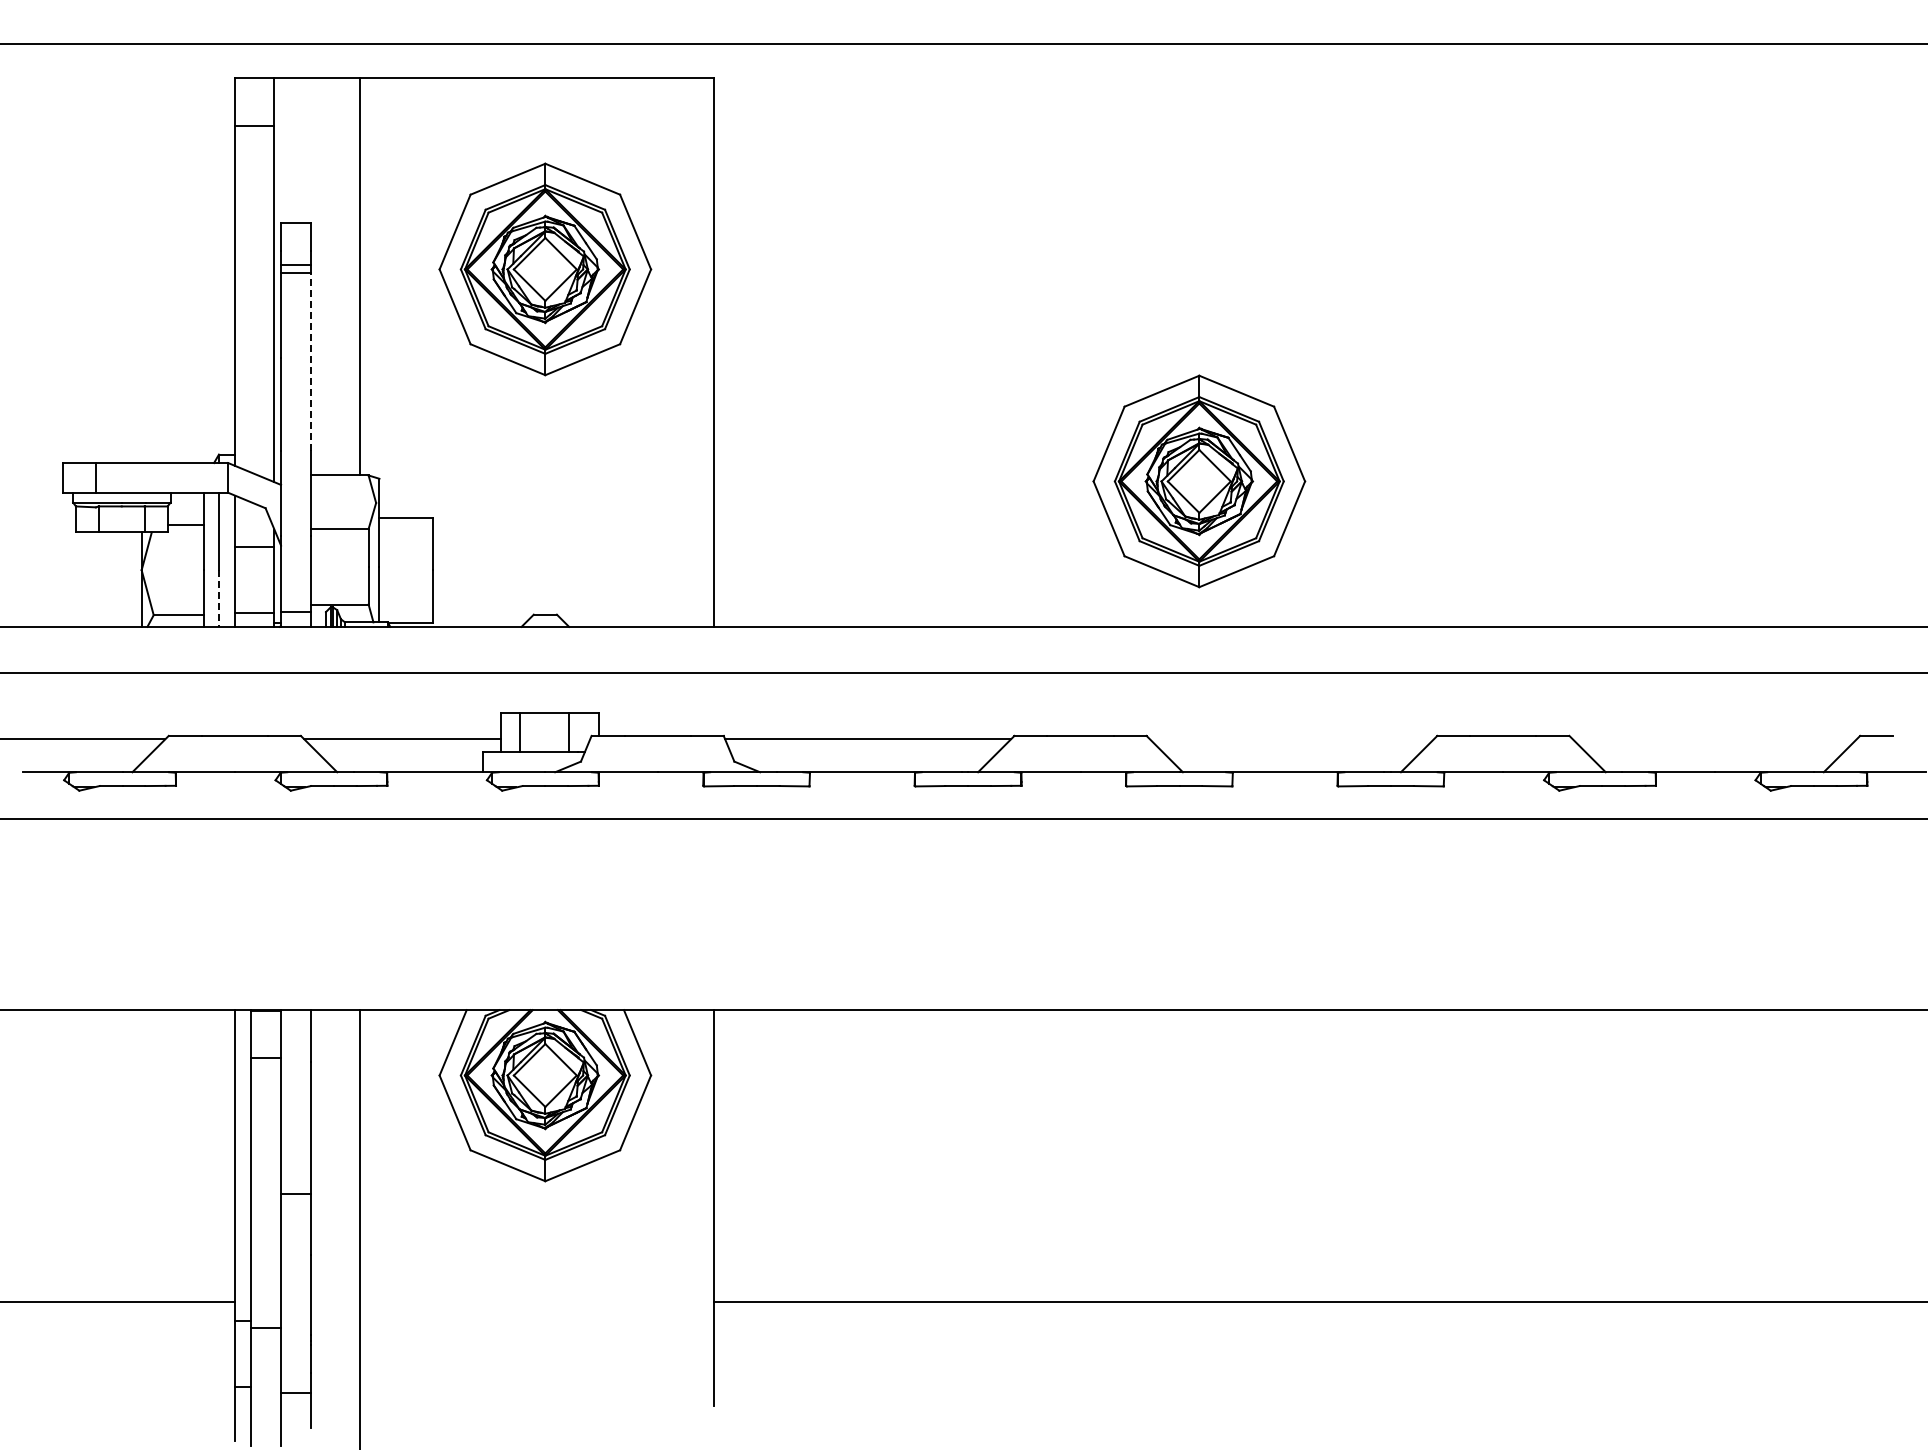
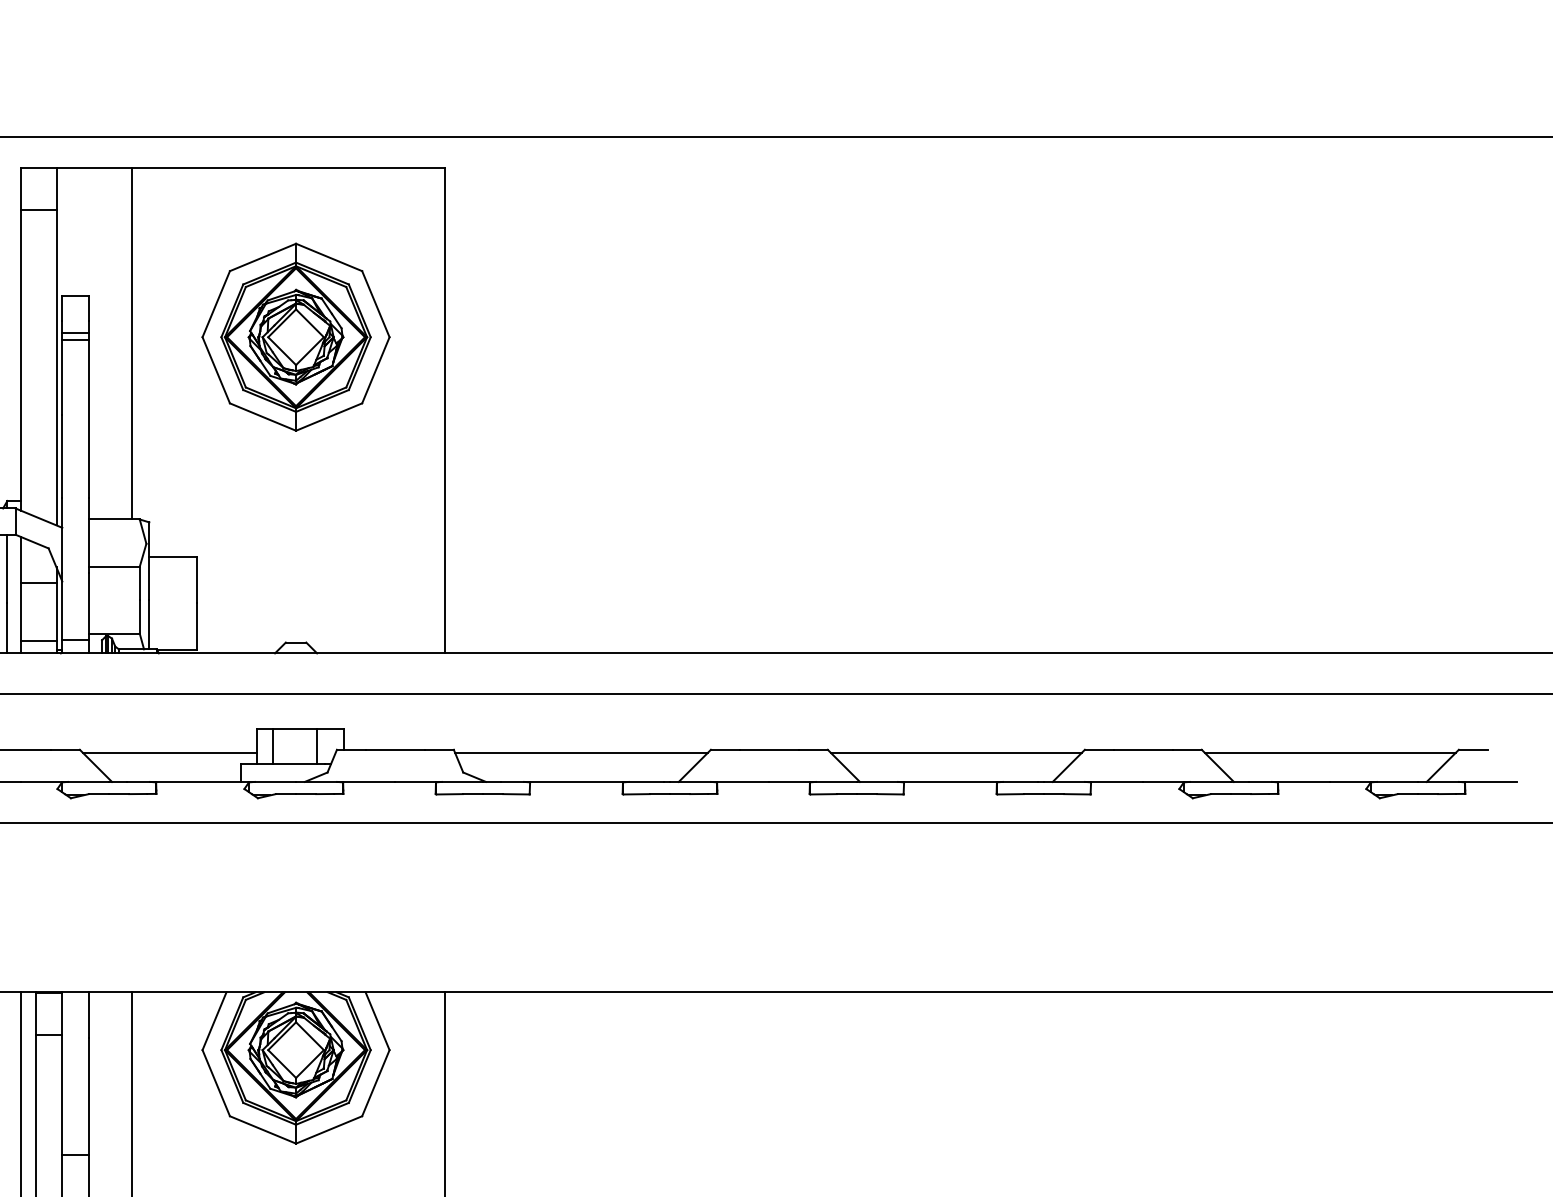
line: (310, 361) -> (88, 418), dashed -> solid
part: (1199, 481) -> (874, 524), removed
line: (218, 599) -> (7, 629), dashed -> solid
line: (1291, 739) -> (955, 752), added
line: (1714, 739) -> (1330, 752), added

